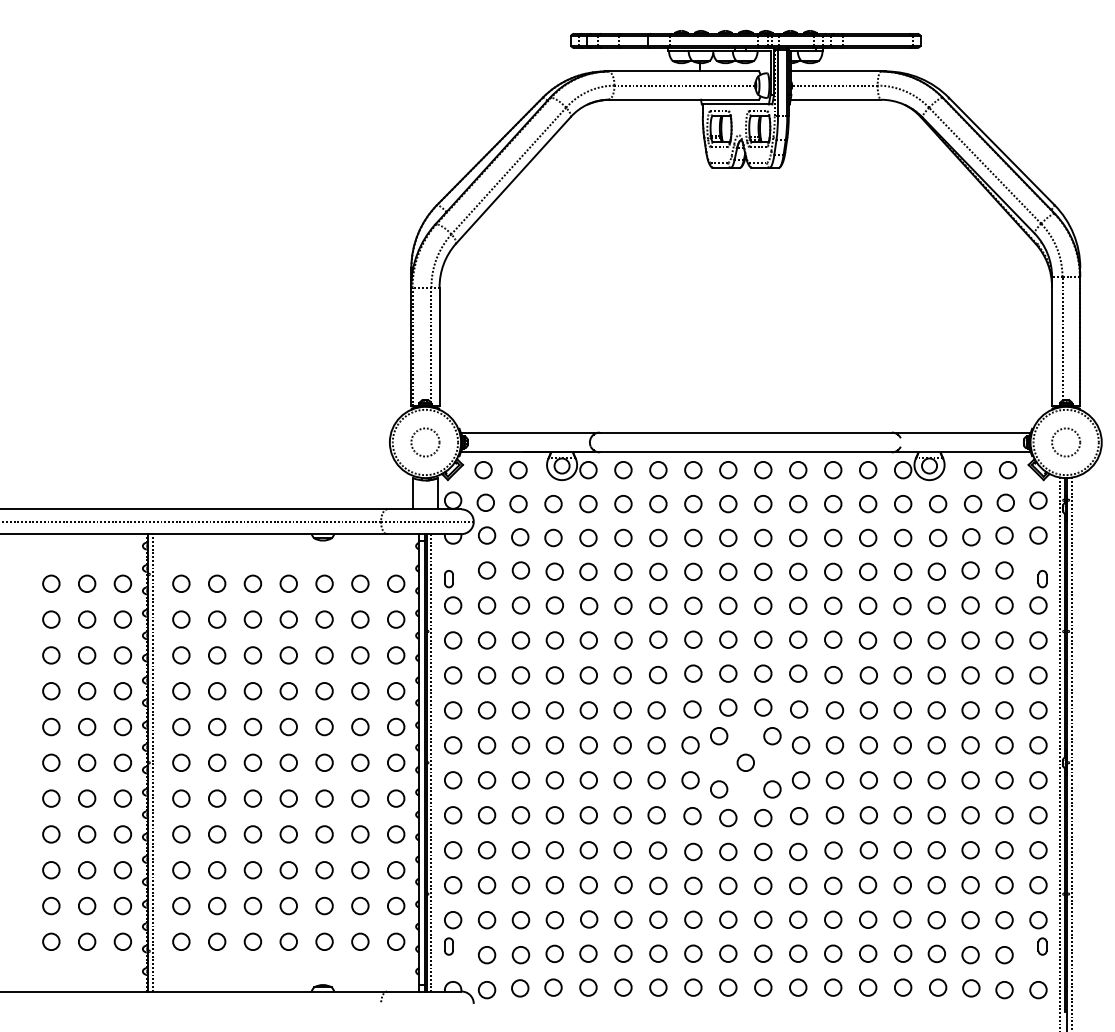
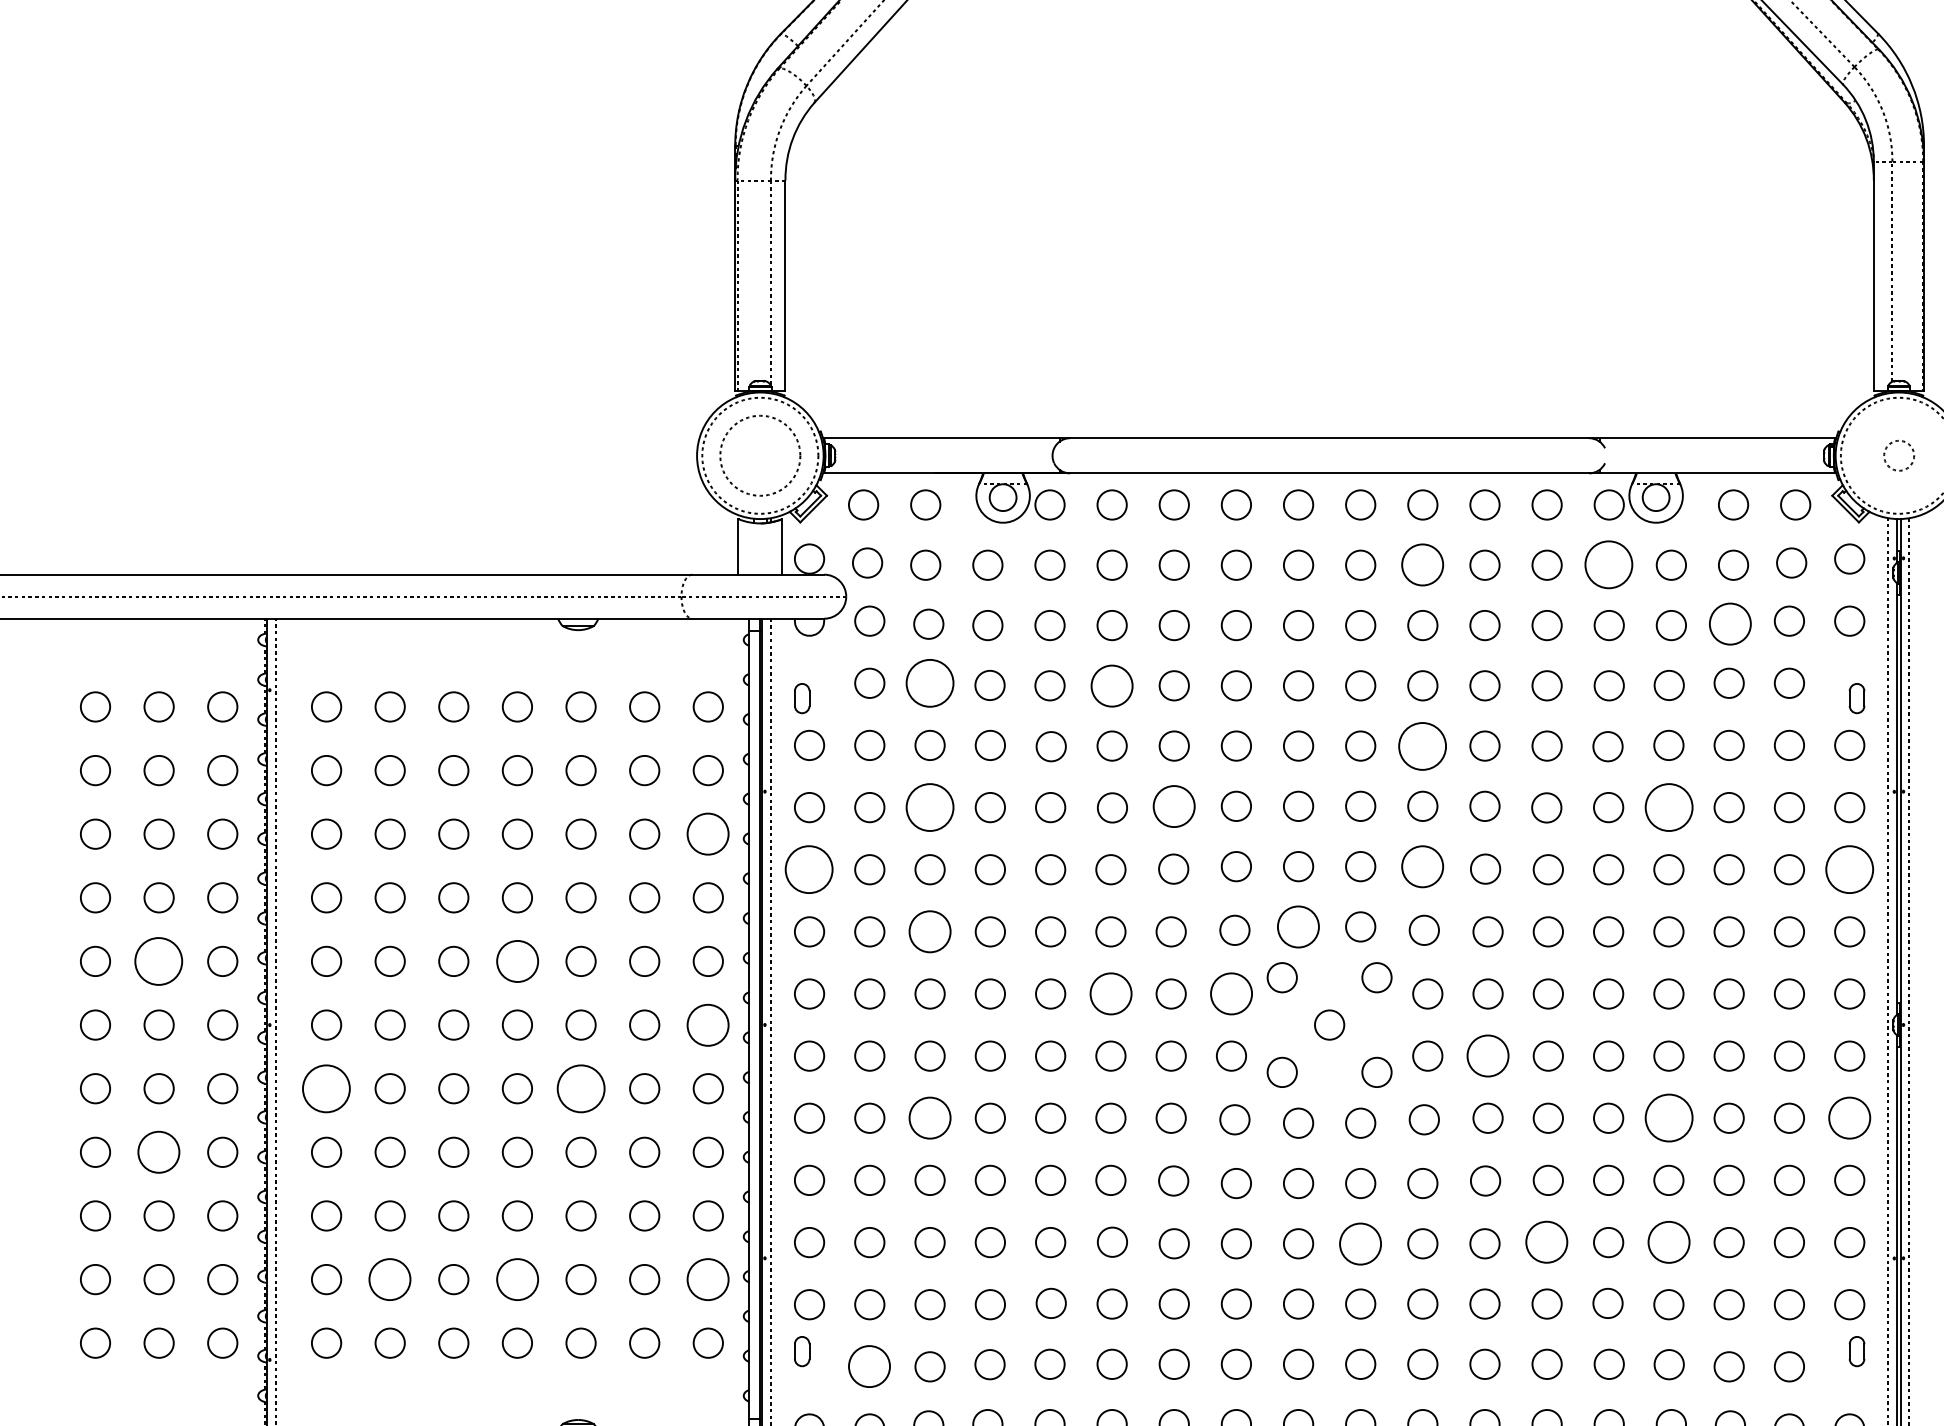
circle: (425, 442) -> (760, 455), size x1.6
circle: (1066, 442) -> (1899, 455), size x0.6
circle: (798, 504) -> (1423, 565), size x1.4
circle: (903, 504) -> (1609, 565), size x1.6
circle: (971, 537) -> (1730, 624), size x1.4
circle: (520, 570) -> (929, 683), size x1.6
circle: (623, 571) -> (1112, 685), size x1.4
circle: (798, 605) -> (1423, 745), size x1.6
circle: (658, 639) -> (1174, 805), size x1.4
circle: (520, 640) -> (929, 807), size x1.6
circle: (936, 640) -> (1668, 807), size x1.6
circle: (396, 655) -> (708, 834), size x1.4
circle: (798, 673) -> (1423, 866), size x1.4
circle: (453, 675) -> (810, 869), size x1.6
circle: (1038, 675) -> (1849, 869), size x1.6
circle: (728, 707) -> (1298, 926), size x1.4
circle: (520, 710) -> (929, 932), size x1.4
circle: (87, 726) -> (159, 960), size x1.6
circle: (288, 726) -> (516, 960), size x1.4
circle: (622, 745) -> (1110, 994), size x1.4
circle: (690, 745) -> (1231, 994), size x1.4
circle: (396, 762) -> (708, 1024), size x1.4
circle: (834, 780) -> (1487, 1056), size x1.4
circle: (181, 798) -> (326, 1088), size x1.6
circle: (324, 798) -> (580, 1088), size x1.6
circle: (520, 815) -> (929, 1118), size x1.4
circle: (936, 815) -> (1668, 1118), size x1.6
circle: (1038, 815) -> (1849, 1118), size x1.4
circle: (87, 834) -> (159, 1152), size x1.4
circle: (867, 884) -> (1545, 1241), size x1.4
circle: (763, 885) -> (1361, 1243), size x1.4
circle: (936, 885) -> (1668, 1243), size x1.4
circle: (217, 905) -> (390, 1278), size x1.4
circle: (288, 905) -> (516, 1278), size x1.4
circle: (396, 905) -> (708, 1278), size x1.4
circle: (487, 955) -> (870, 1367), size x1.4

